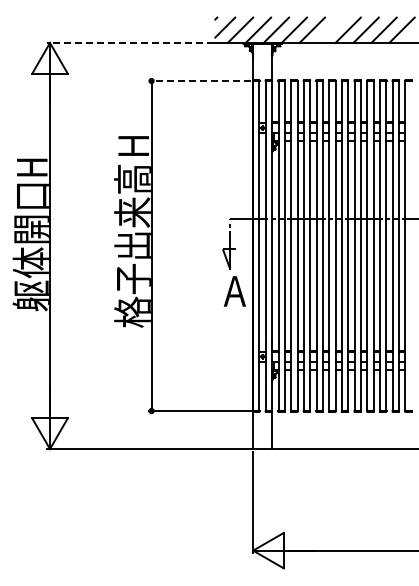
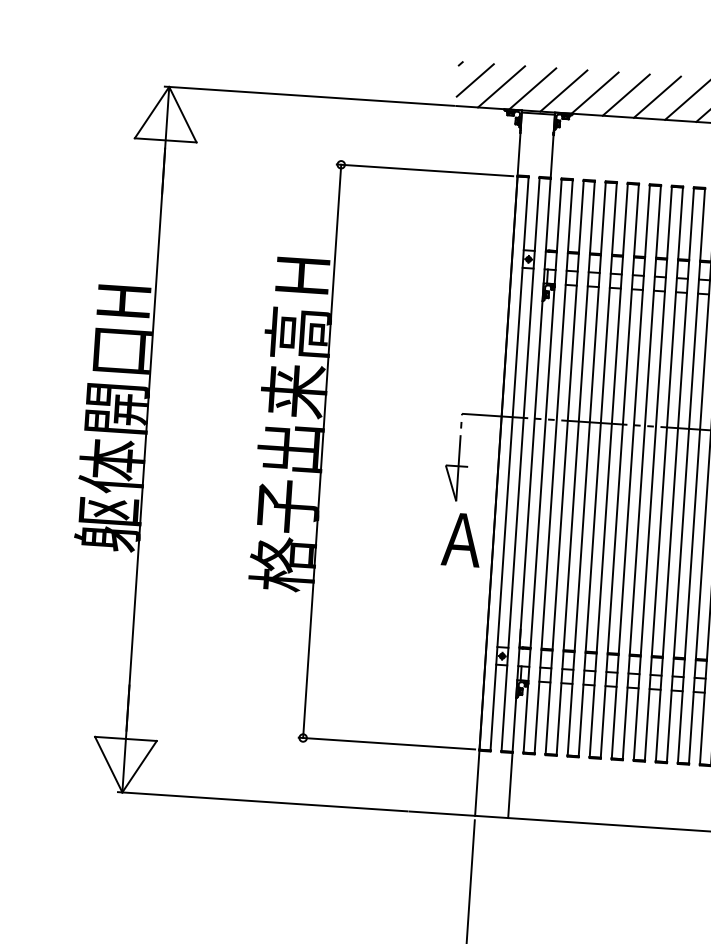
line: (329, 29) -> (656, 95), added
line: (130, 42) -> (309, 95), dashed -> solid
line: (199, 81) -> (424, 171), dashed -> solid

